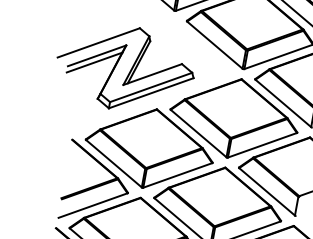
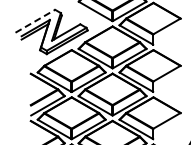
line: (98, 43) -> (35, 21), solid -> dashed

